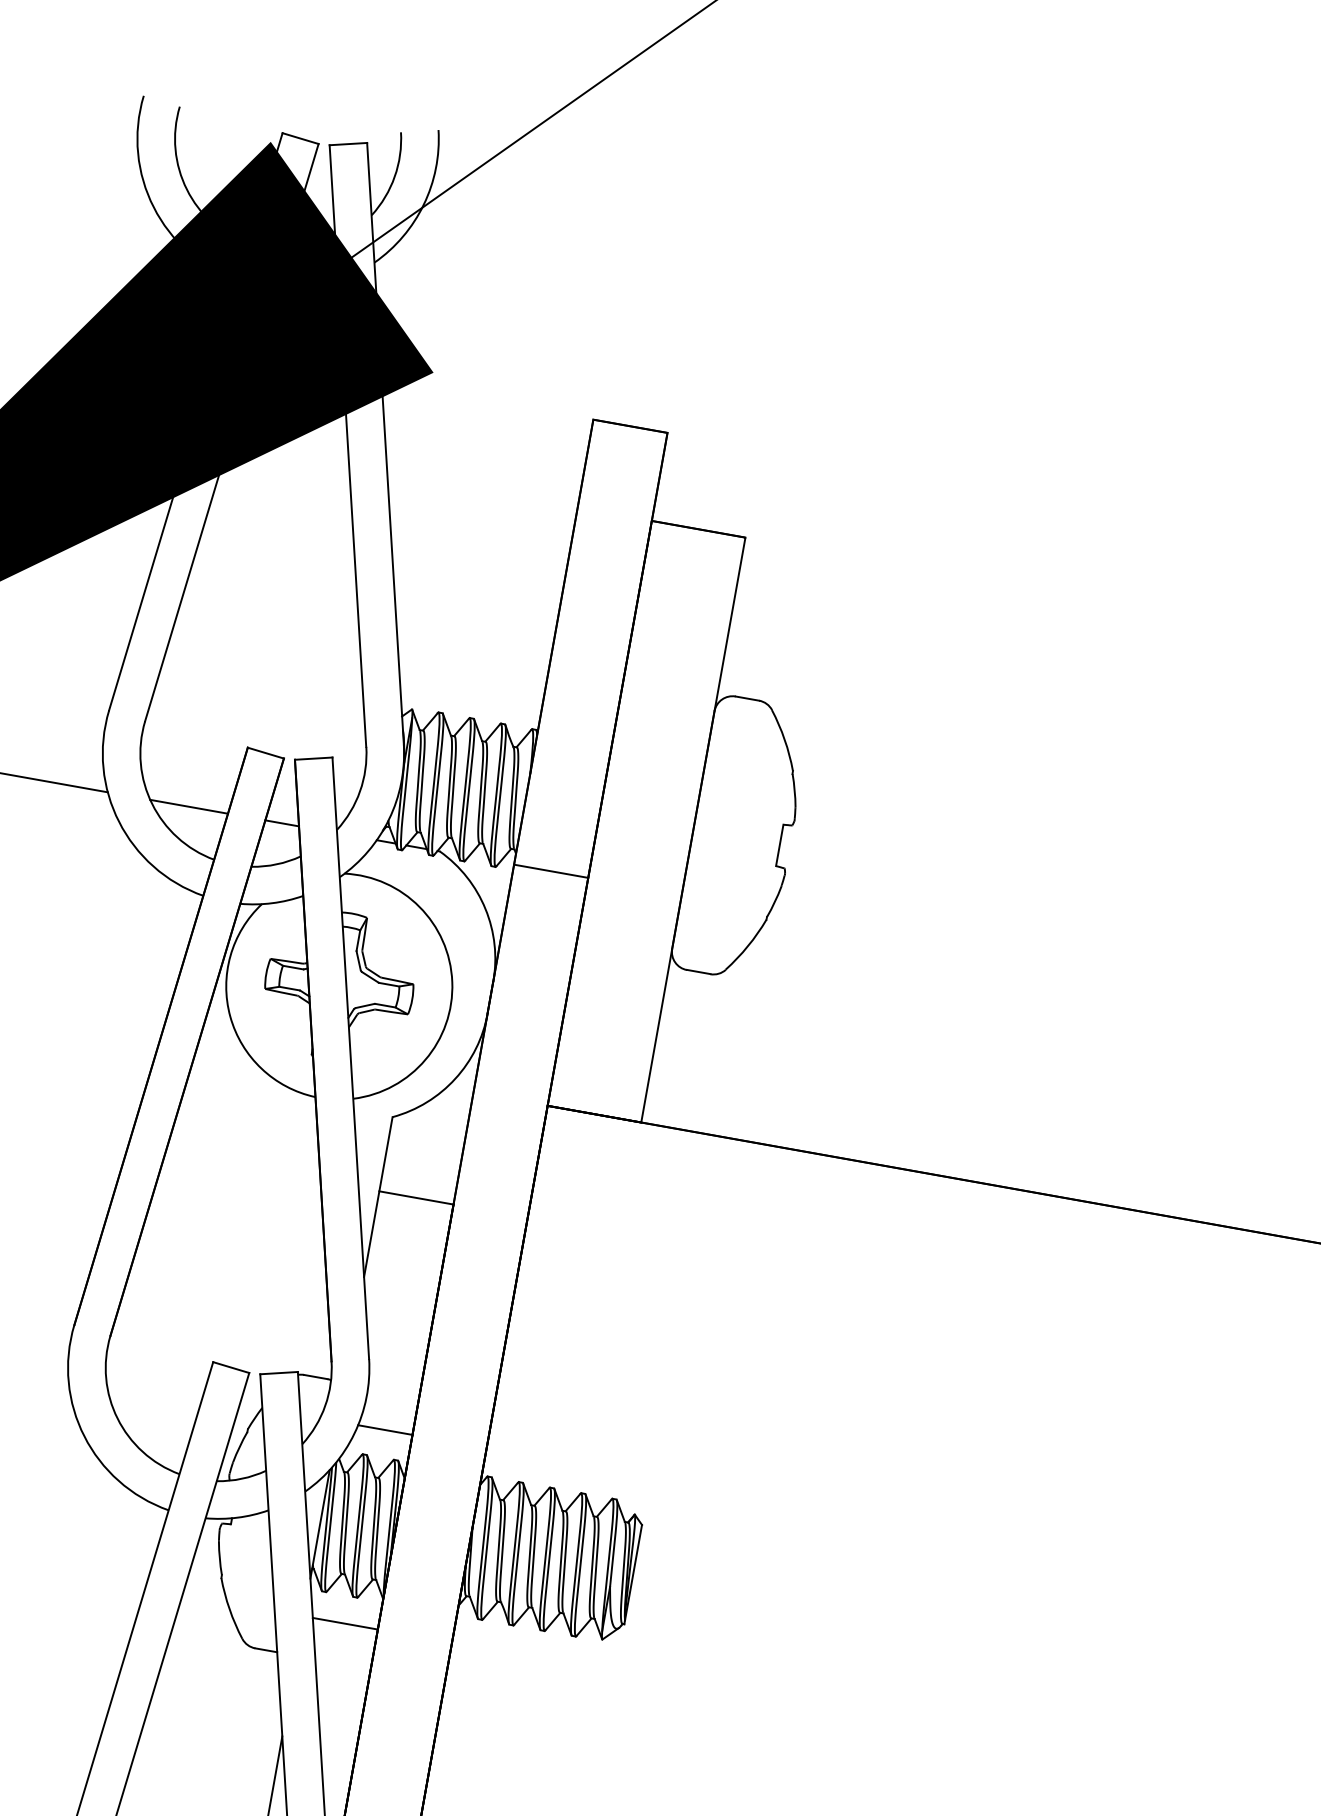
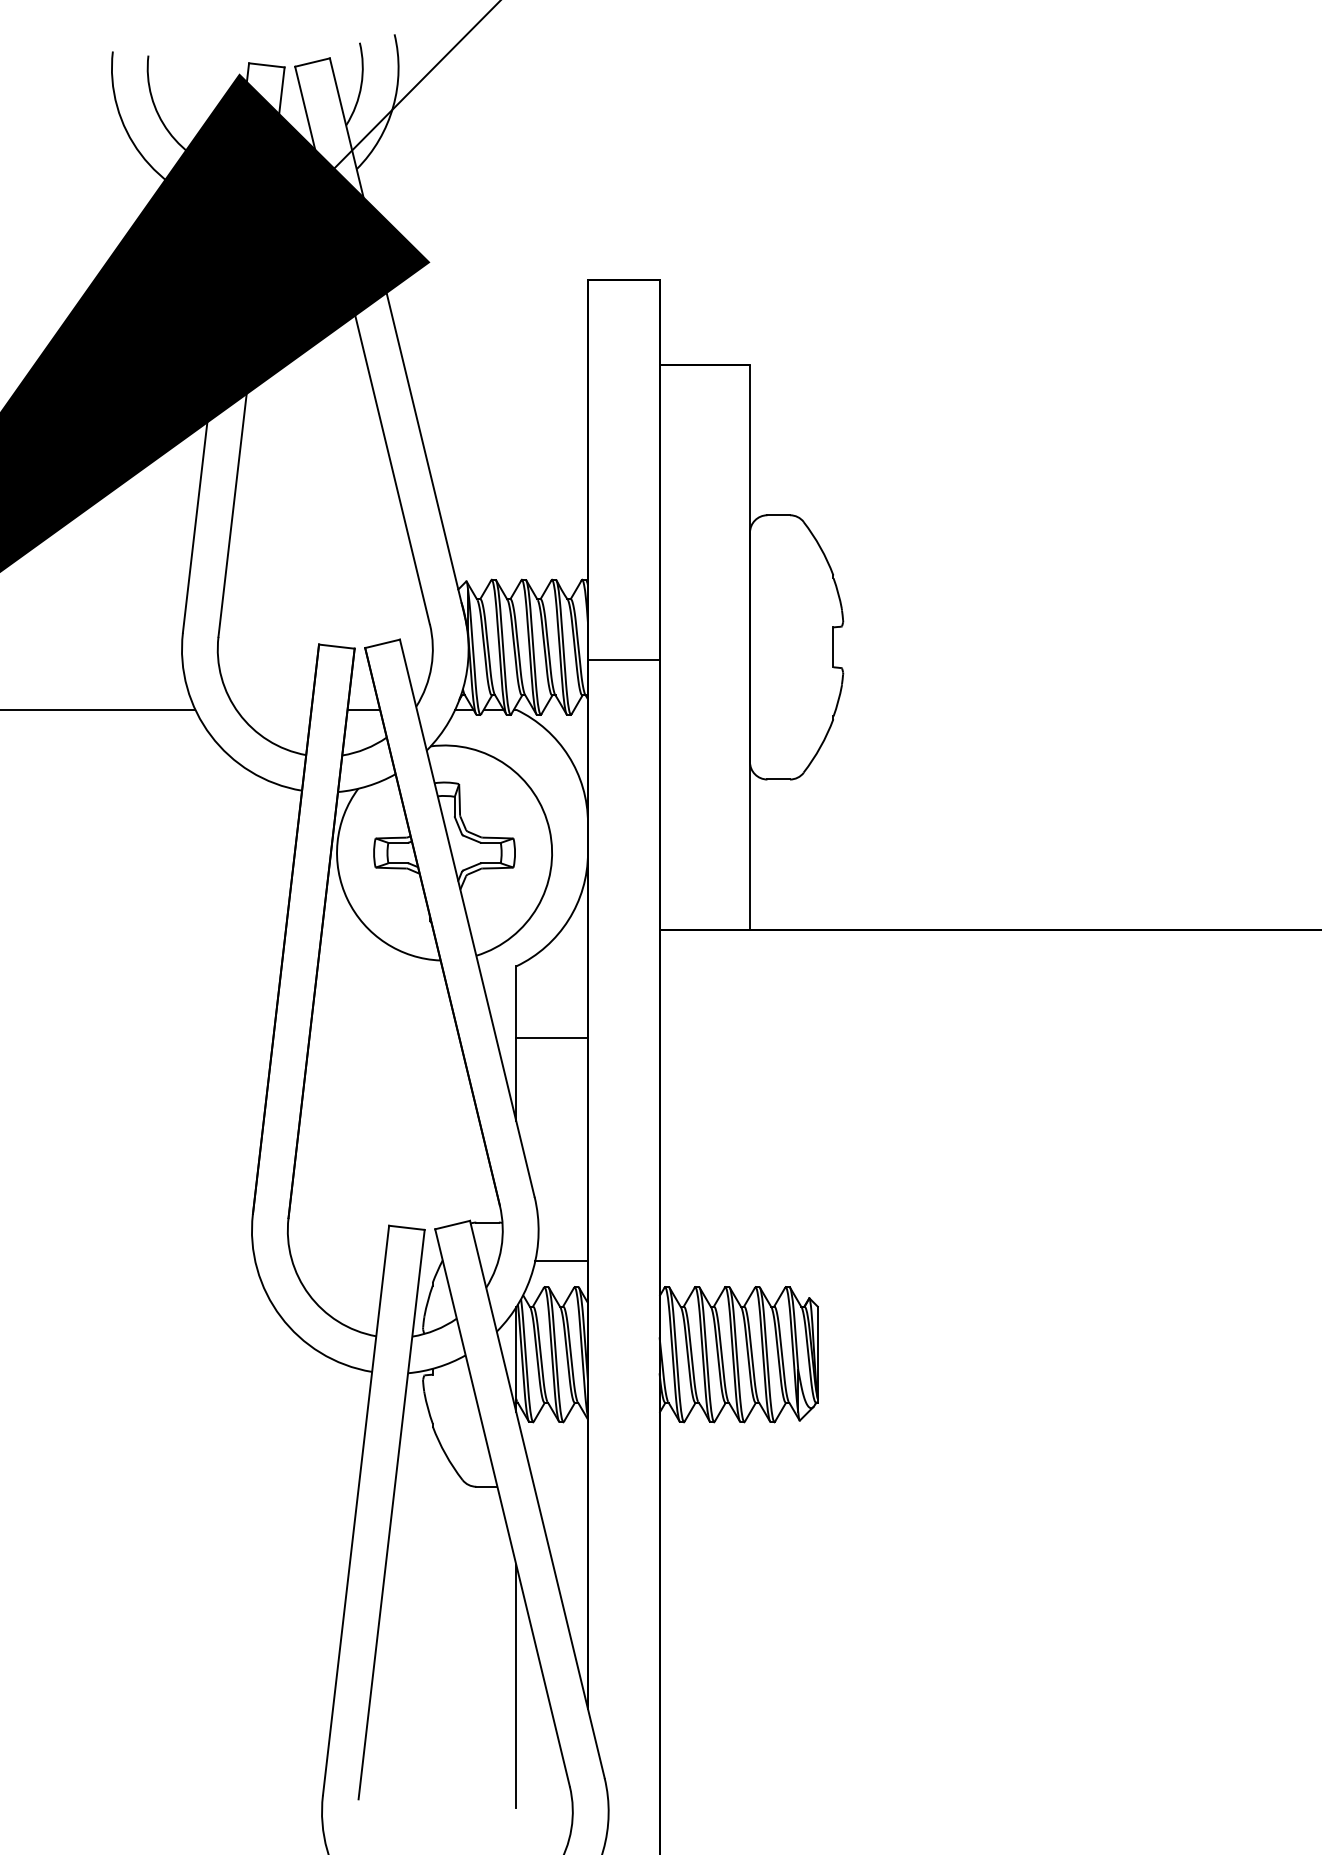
line: (188, 806) -> (273, 709), removed
line: (550, 871) -> (623, 659), moved
line: (345, 1623) -> (556, 1448), removed

